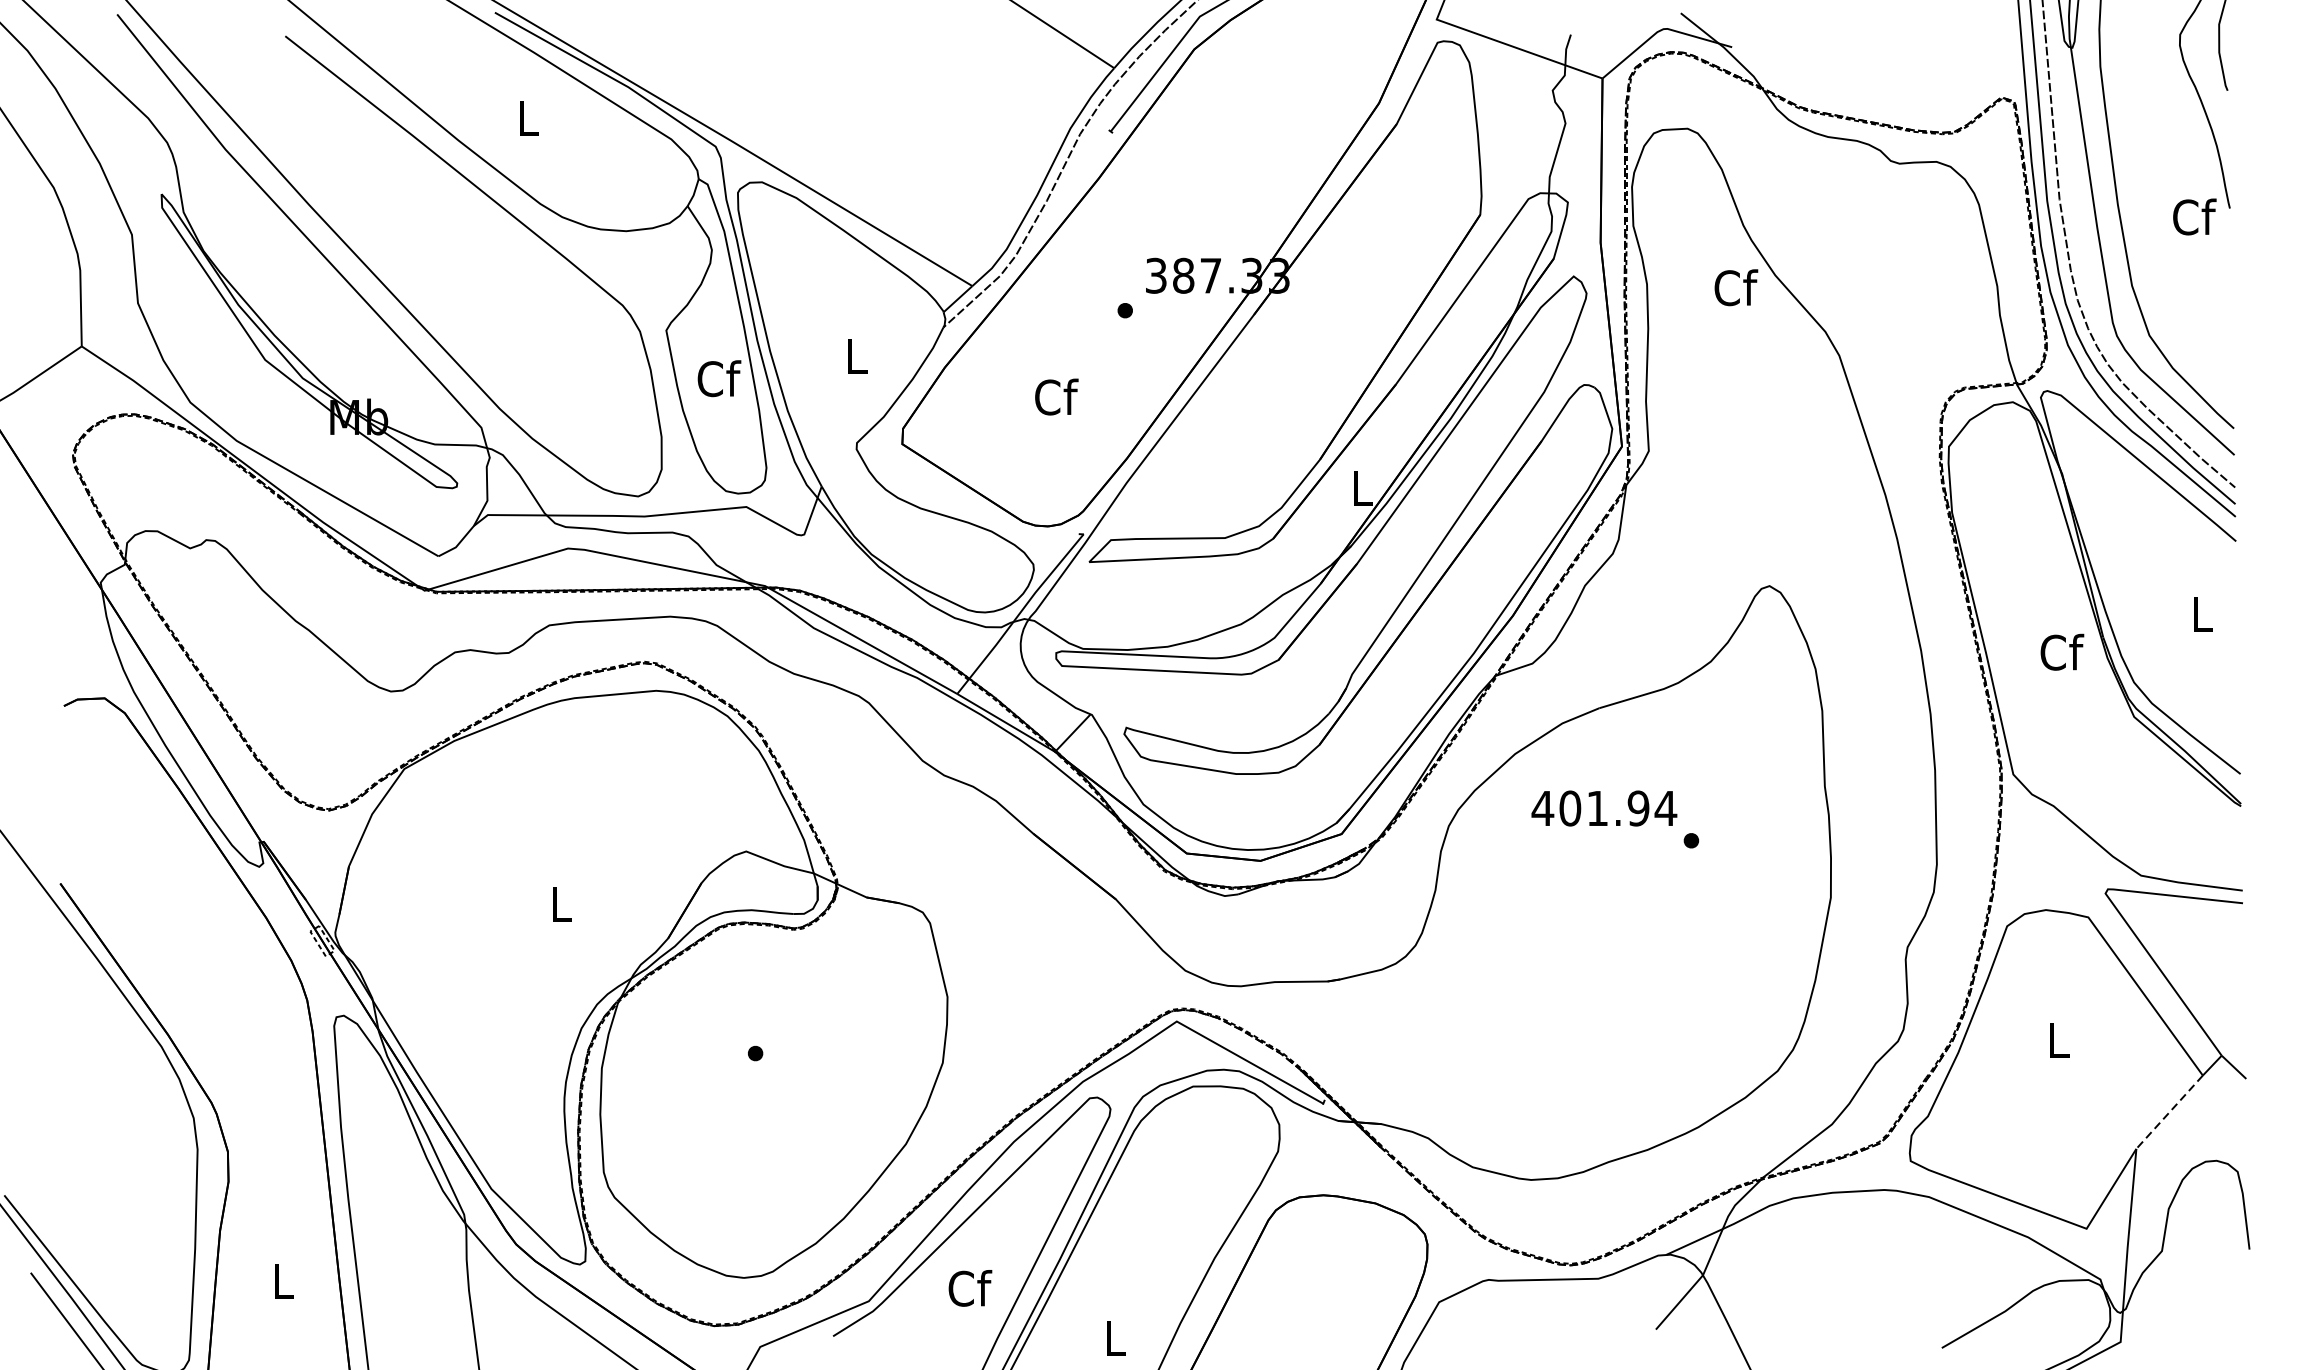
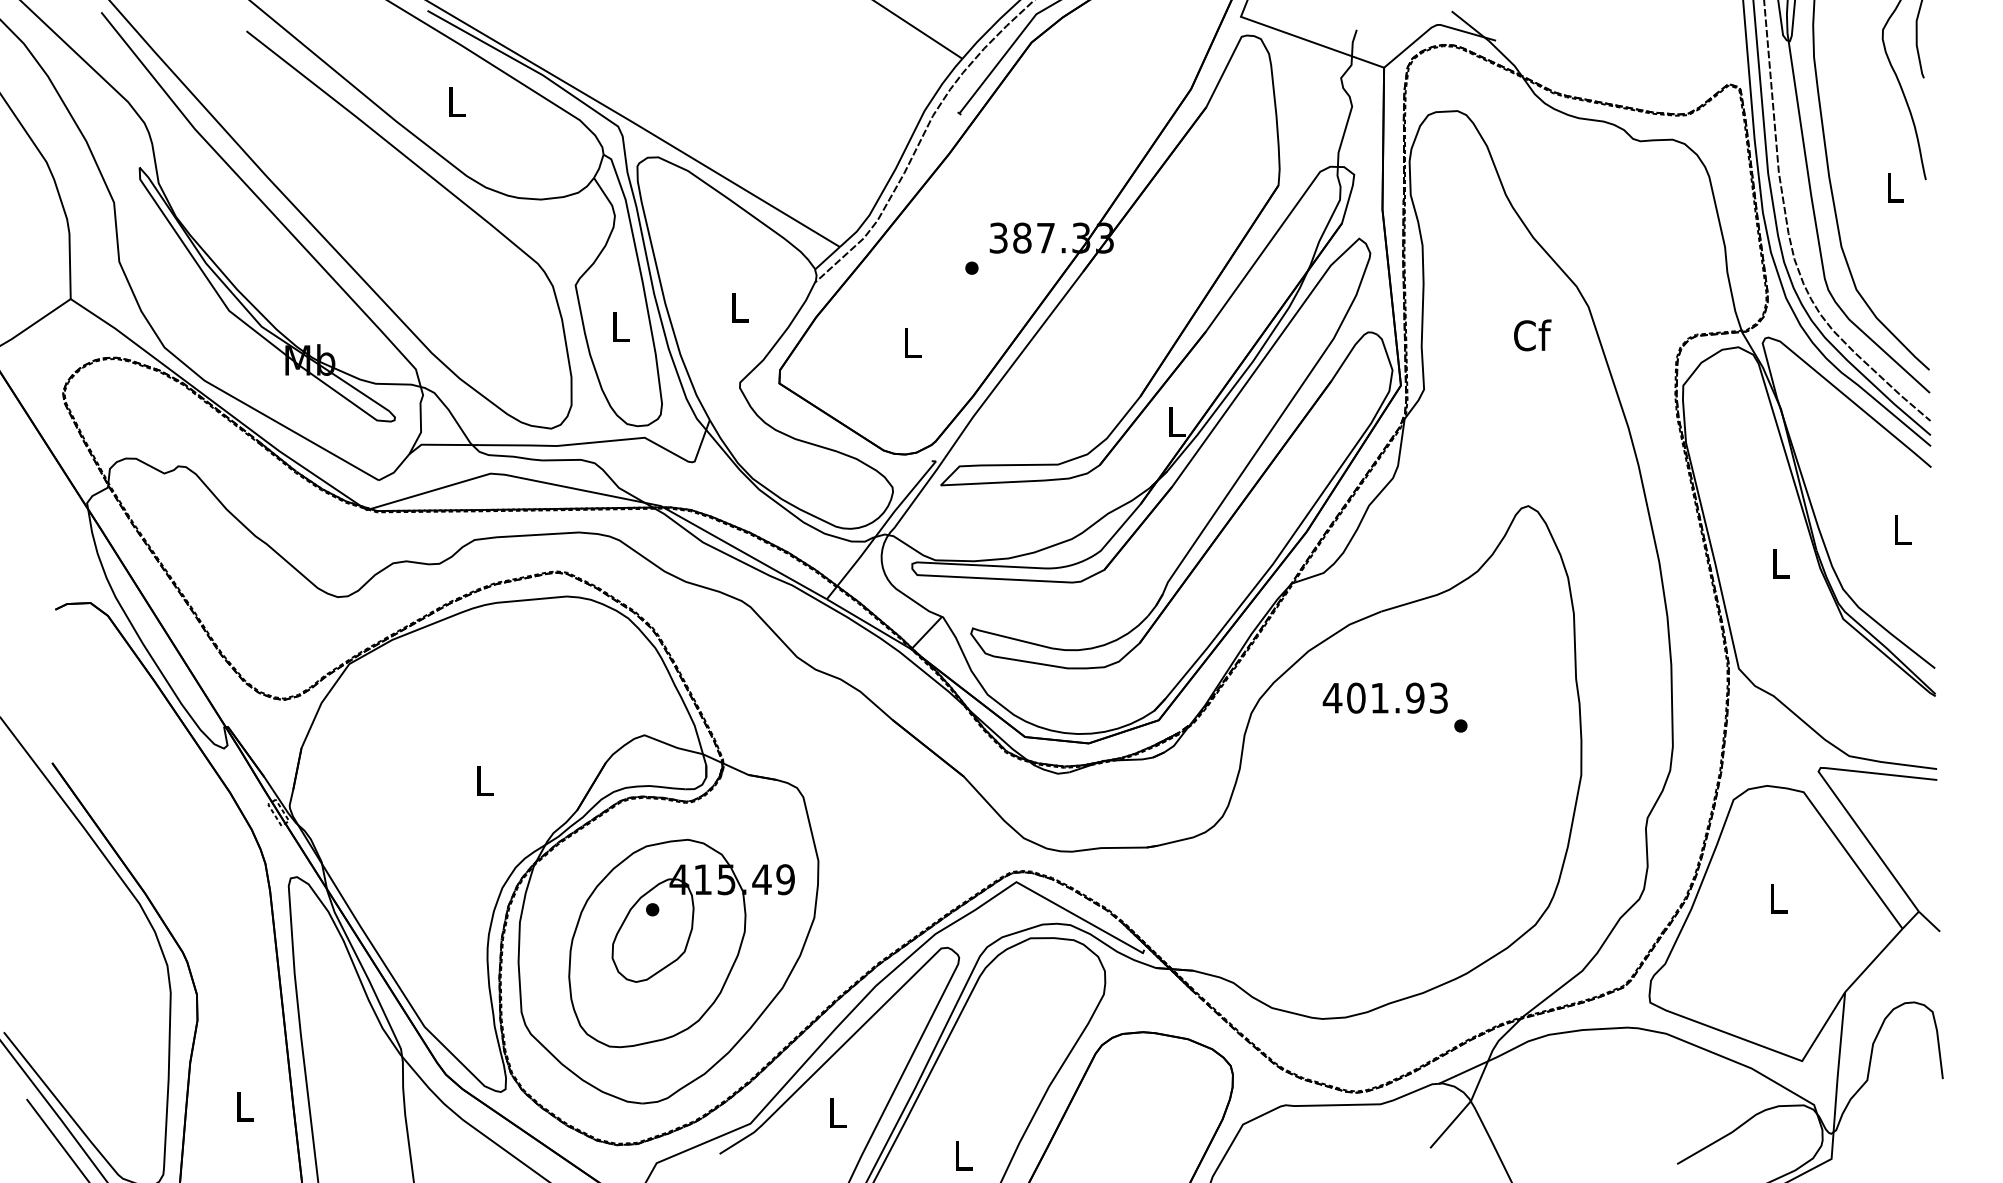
text: (2194, 217) -> (1895, 187), Cf -> L
text: (1736, 287) -> (1532, 335), moved
text: (719, 378) -> (621, 326), Cf -> L
text: (1056, 396) -> (912, 342), Cf -> L
text: (2062, 652) -> (1781, 563), Cf -> L
text: (1665, 807) -> (1438, 697), 401.94 -> 401.93
part: (788, 1092) -> (681, 943), added
line: (2169, 1112) -> (1873, 960), dashed -> solid
text: (969, 1288) -> (837, 1112), Cf -> L

